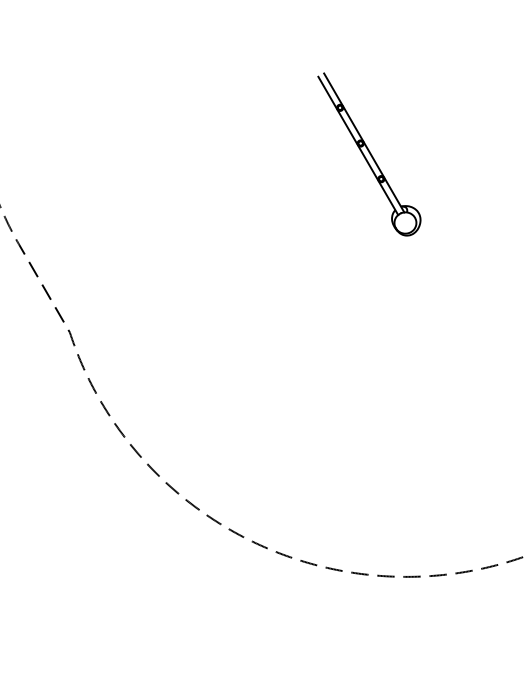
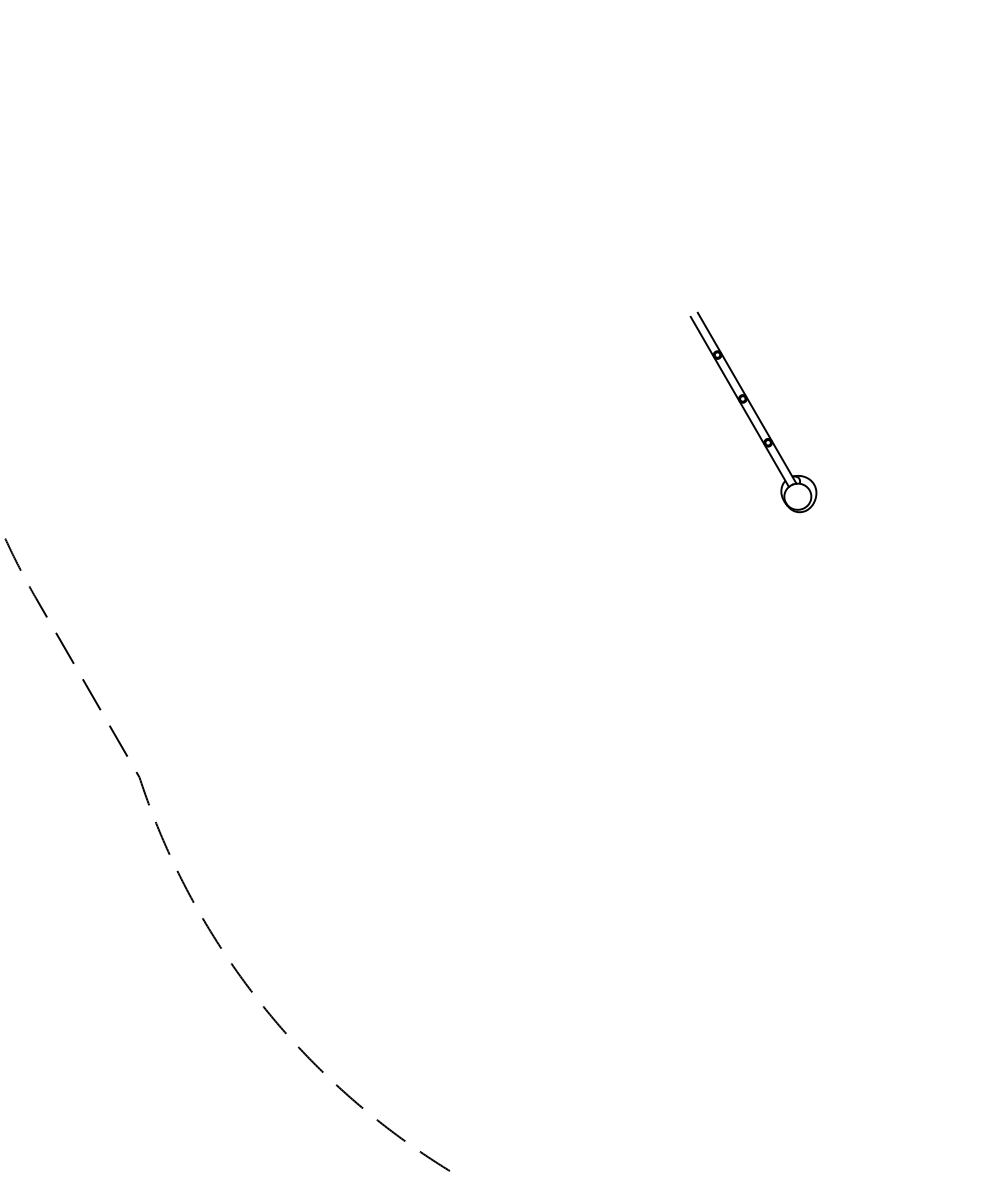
part: (369, 154) -> (753, 412), size x0.6

